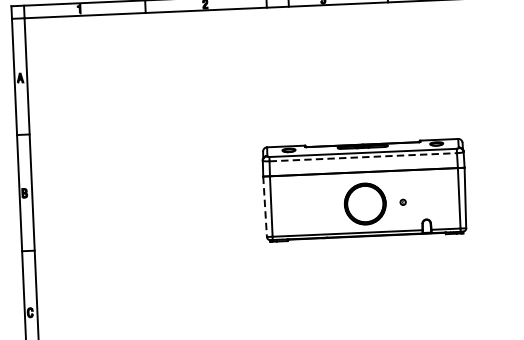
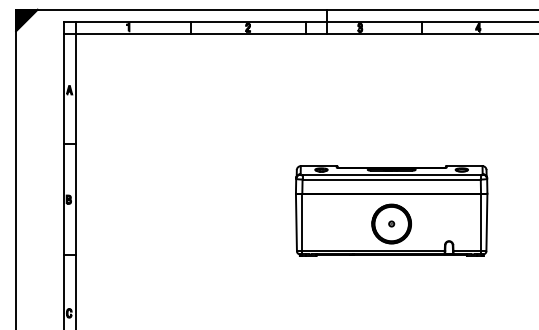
line: (364, 157) -> (392, 179), dashed -> solid
part: (402, 201) -> (391, 223), moved
line: (265, 206) -> (296, 222), dashed -> solid

